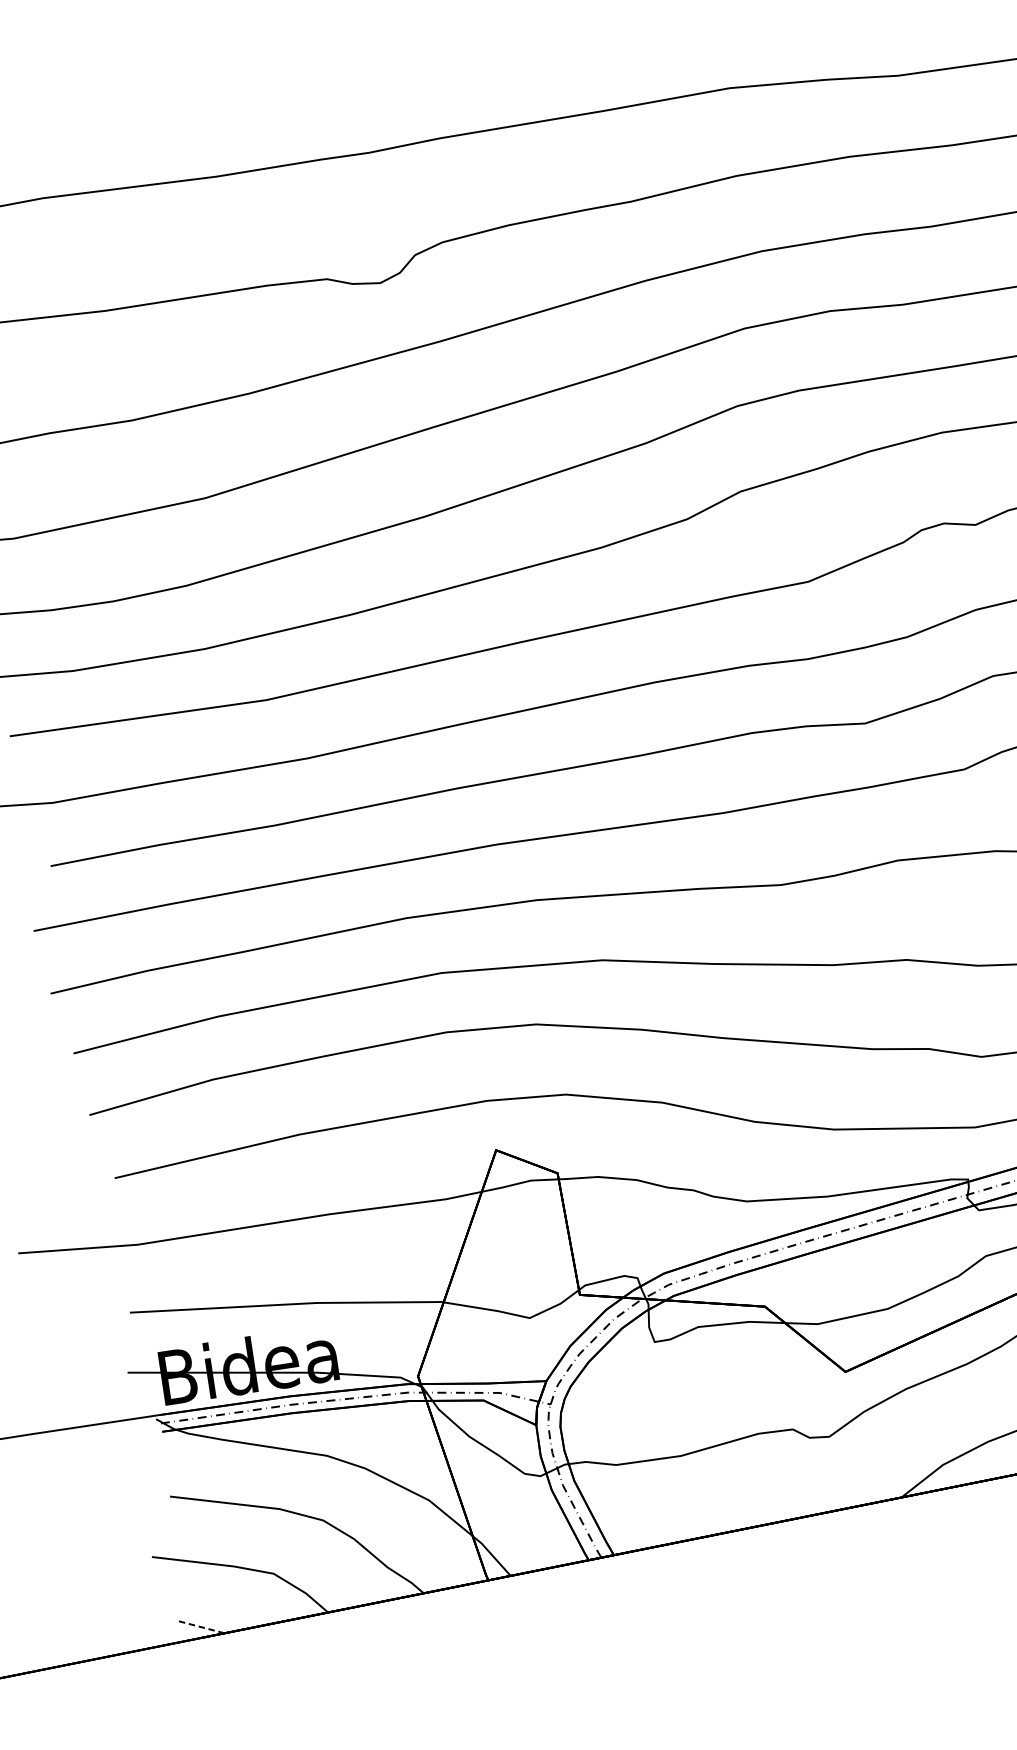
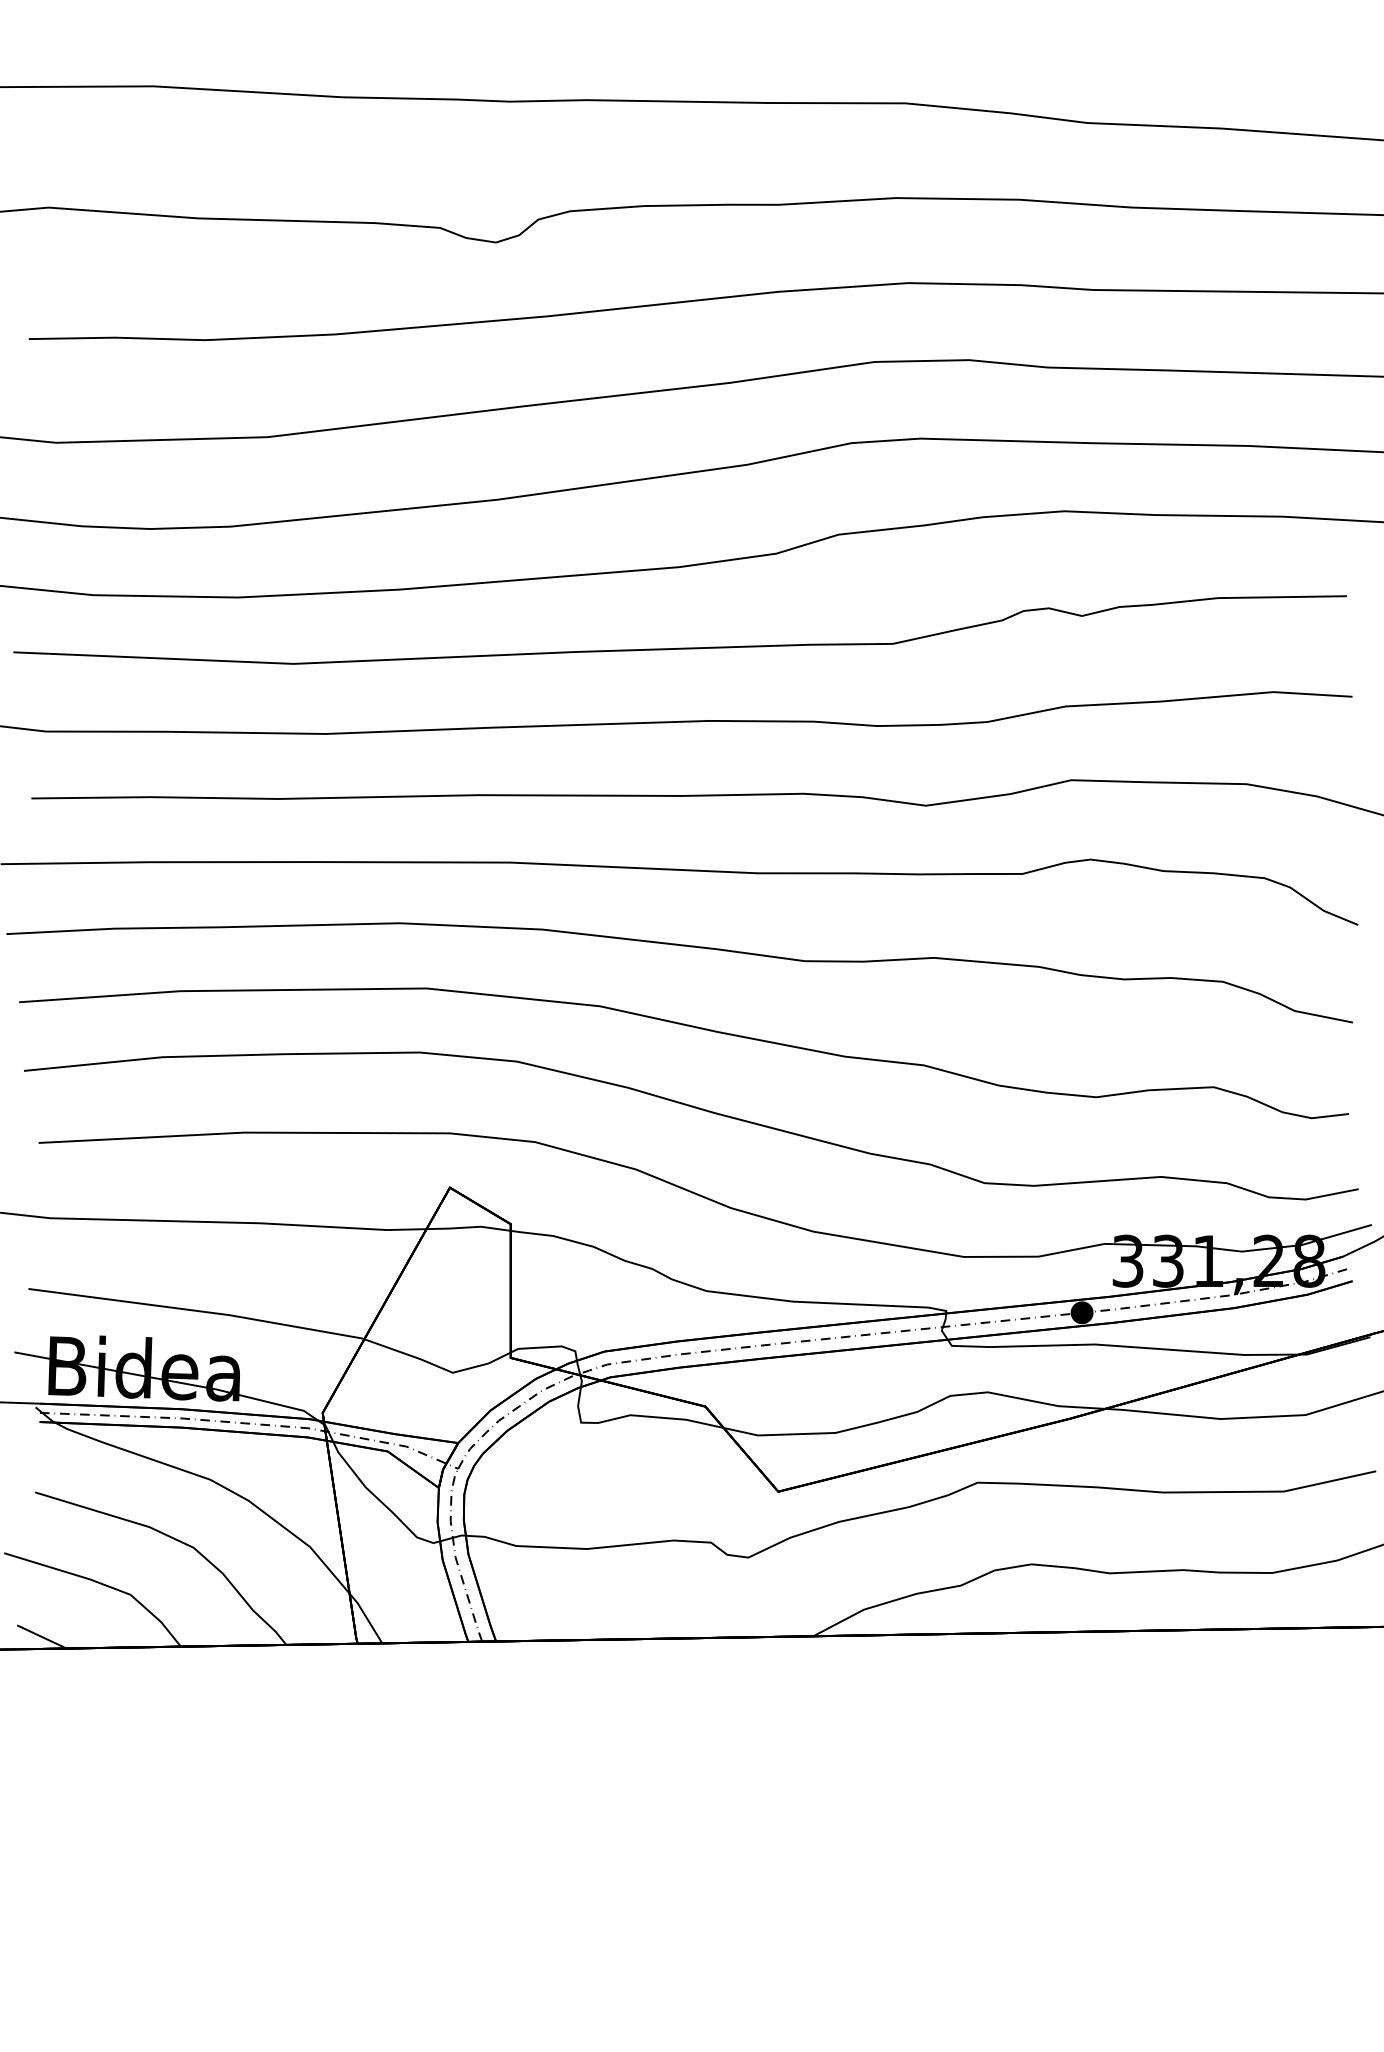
line: (199, 1626) -> (41, 1636), dashed -> solid

